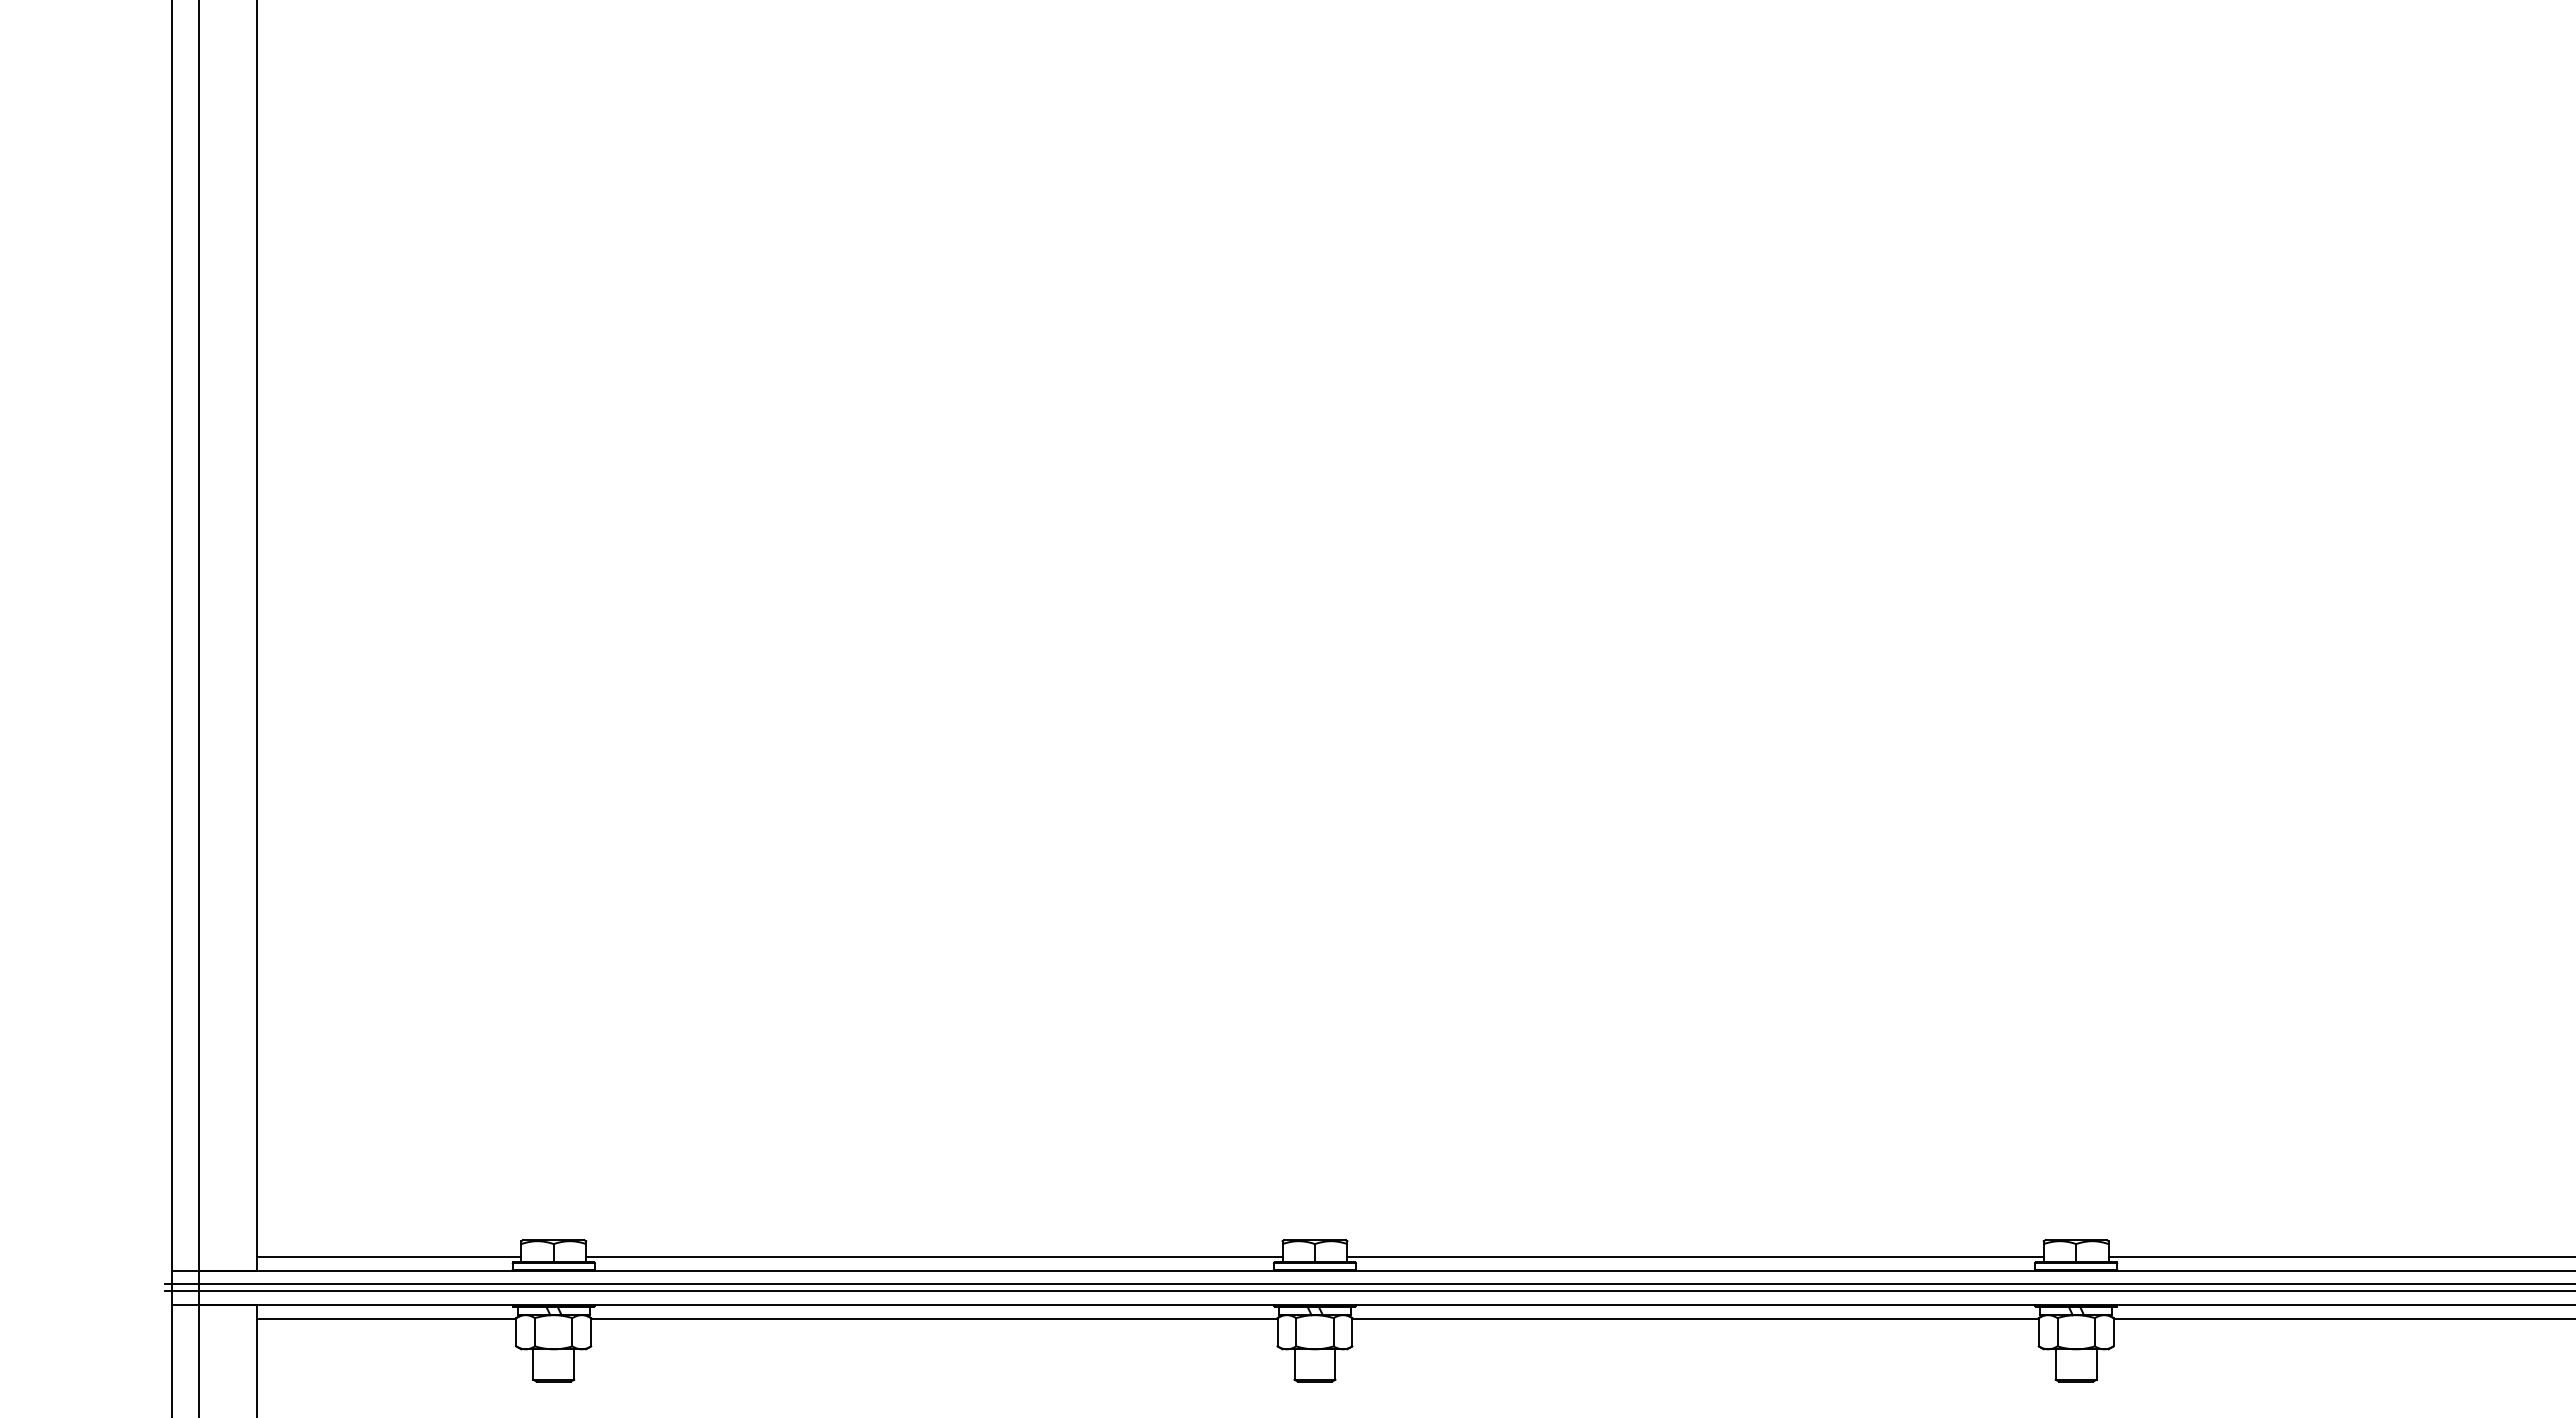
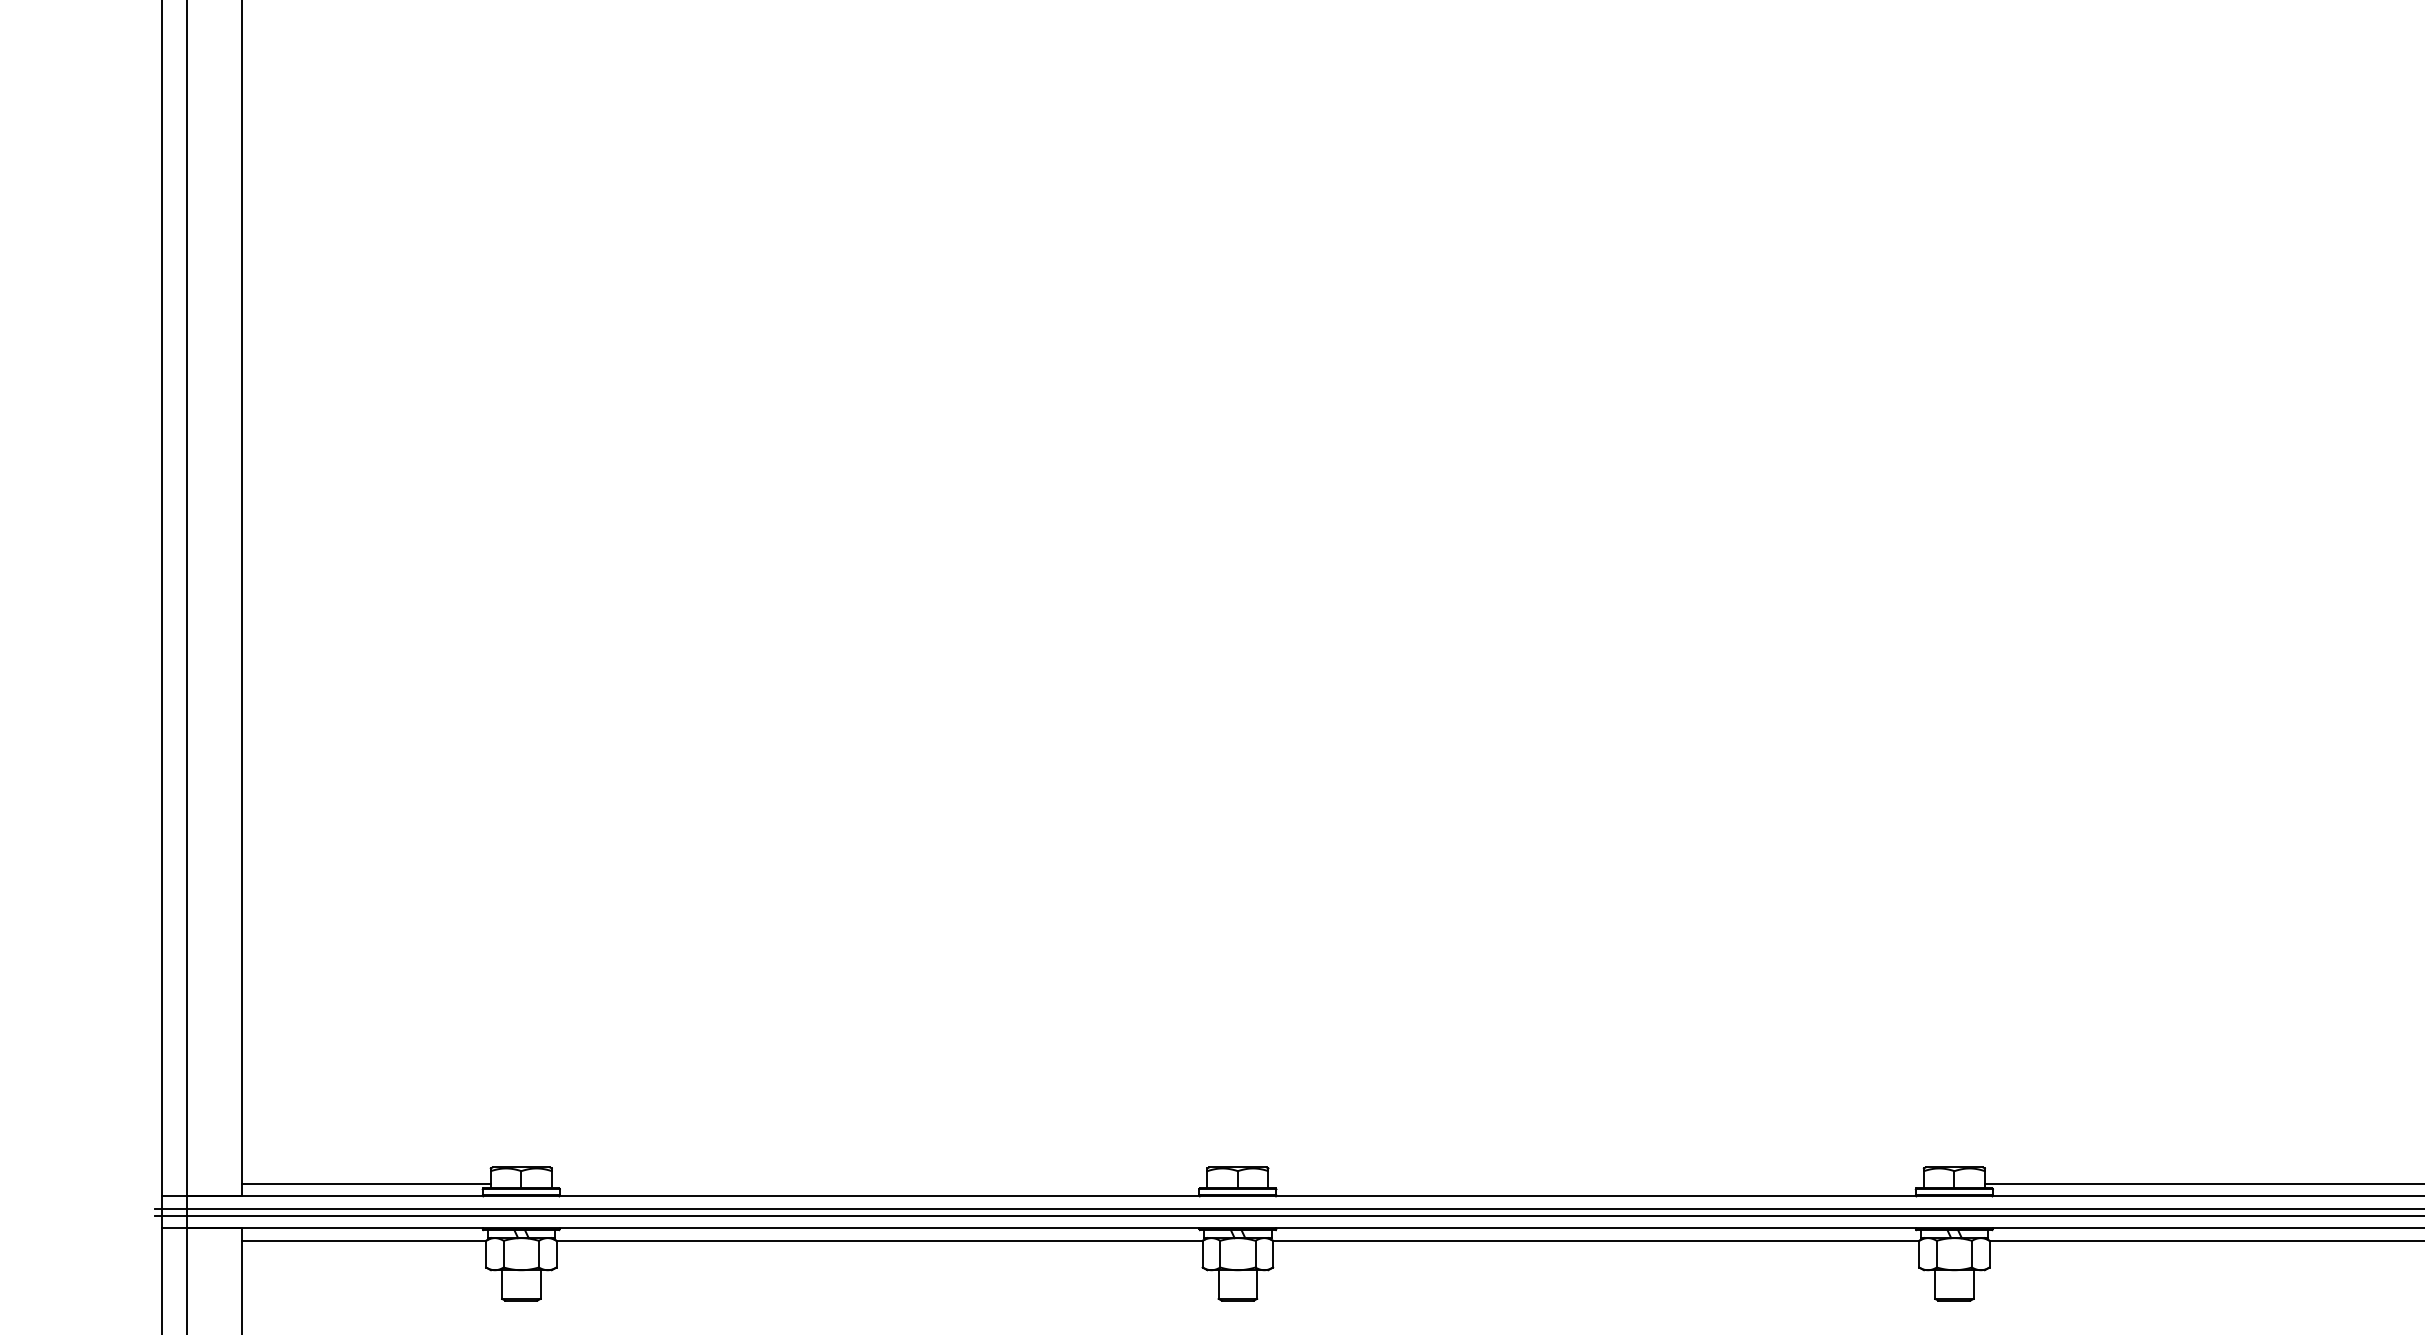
line: (934, 1257) -> (879, 1183), removed
line: (1695, 1257) -> (1596, 1183), removed

